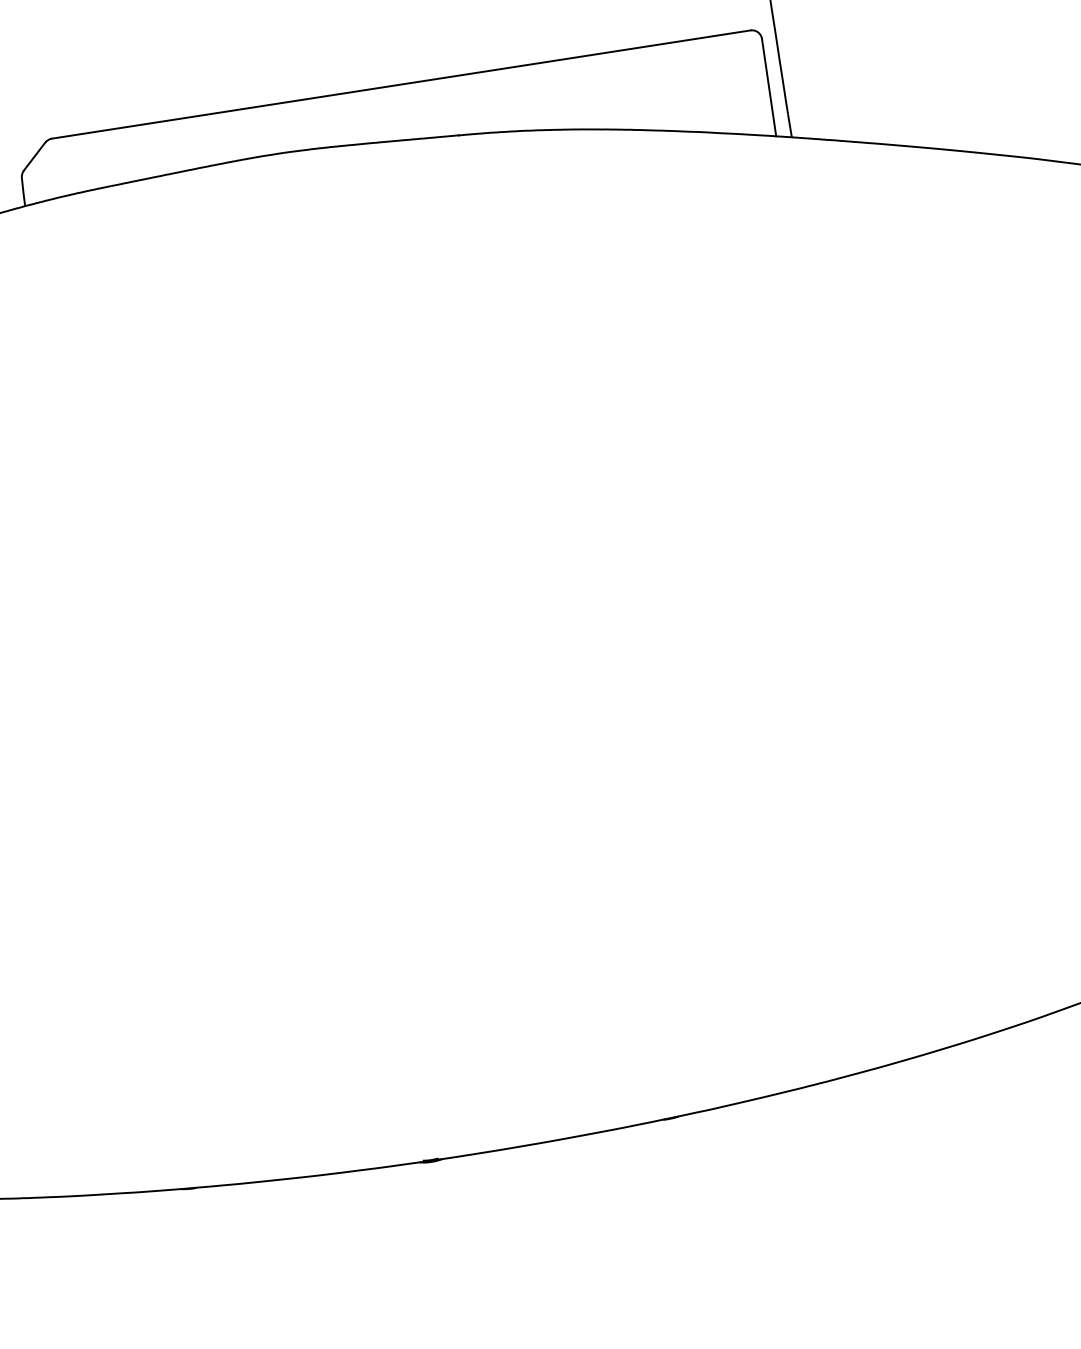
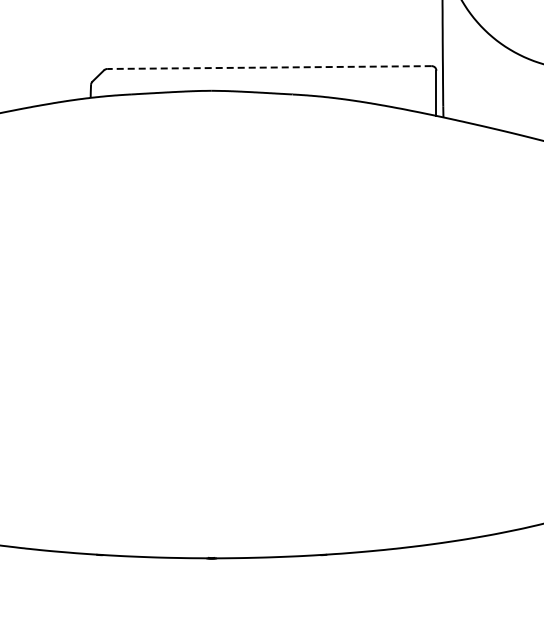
line: (398, 84) -> (268, 67), solid -> dashed

